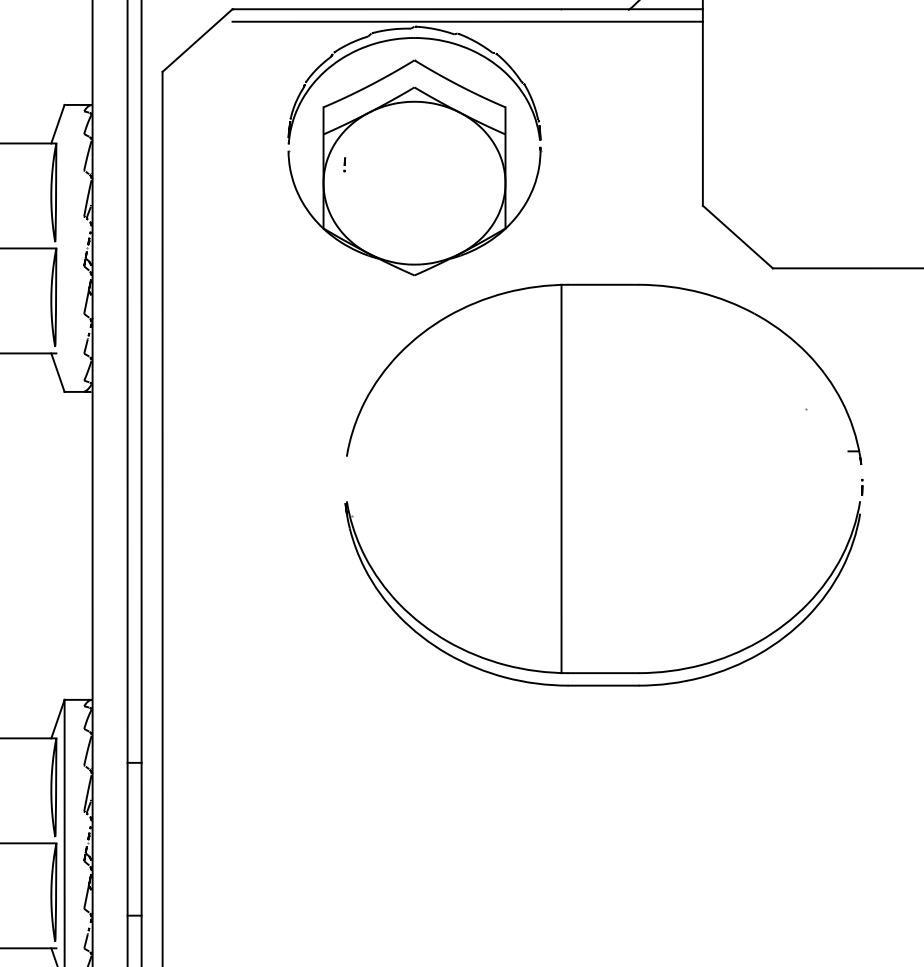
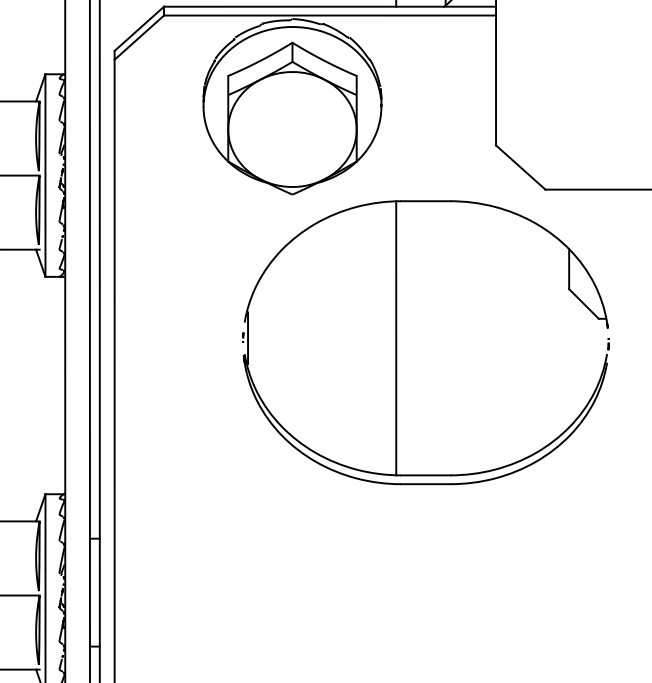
line: (197, 52) -> (139, 37), added
part: (344, 164) -> (243, 337), moved
line: (64, 247) -> (45, 174), added
line: (827, 430) -> (584, 304), added

